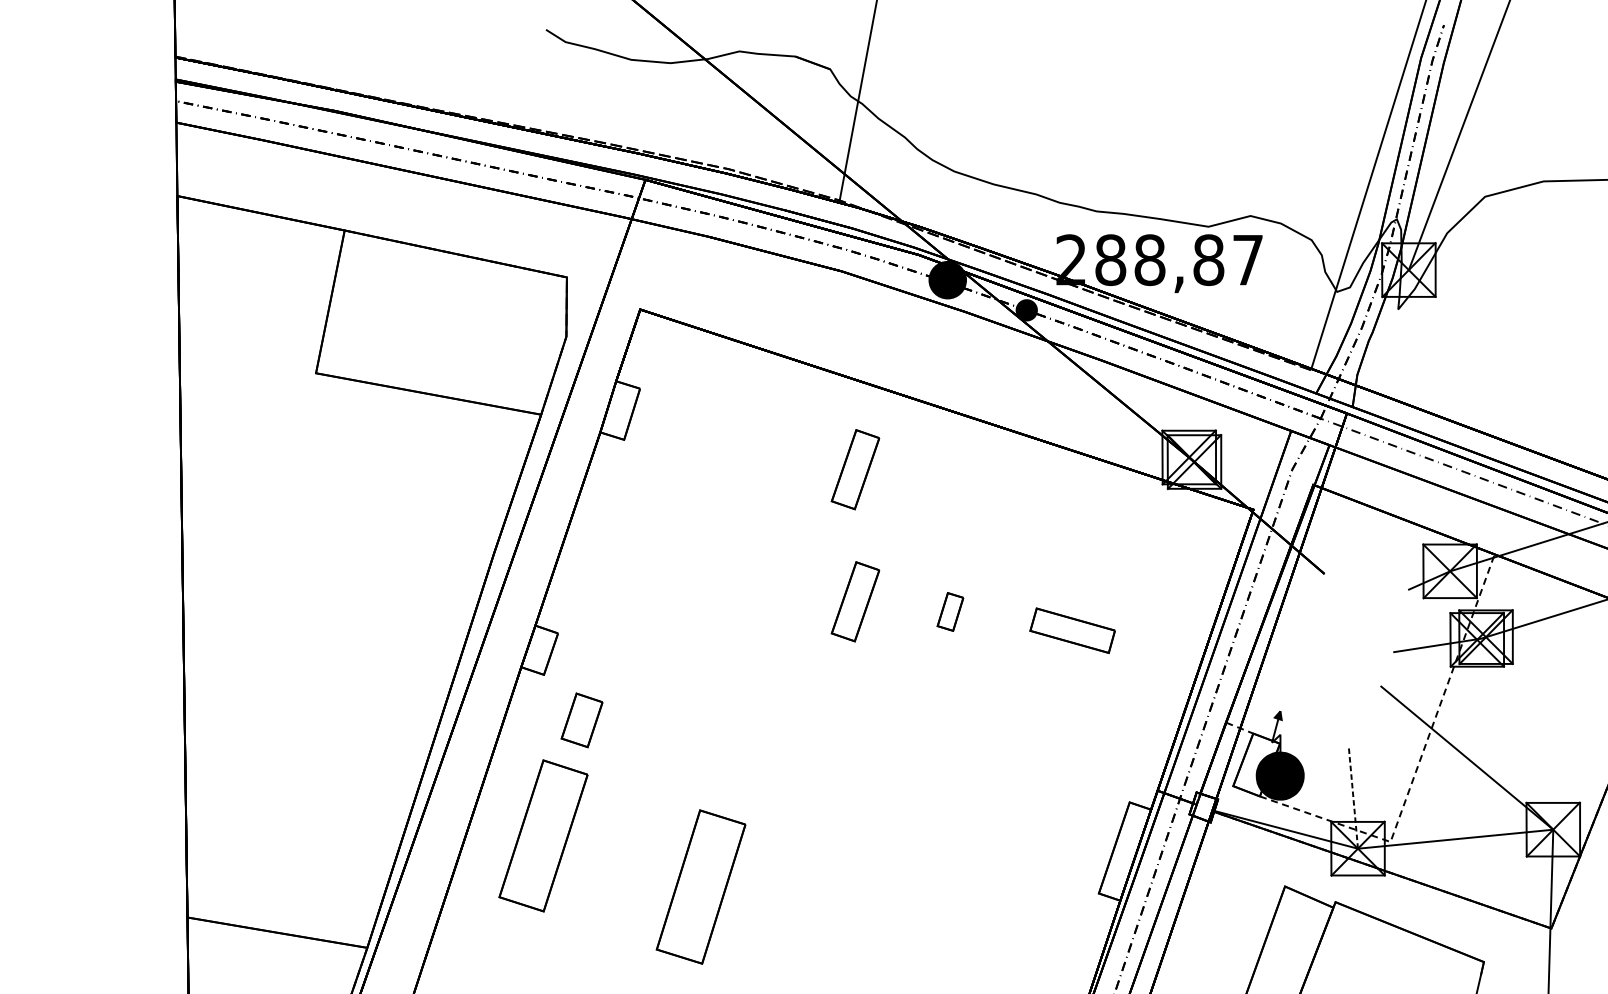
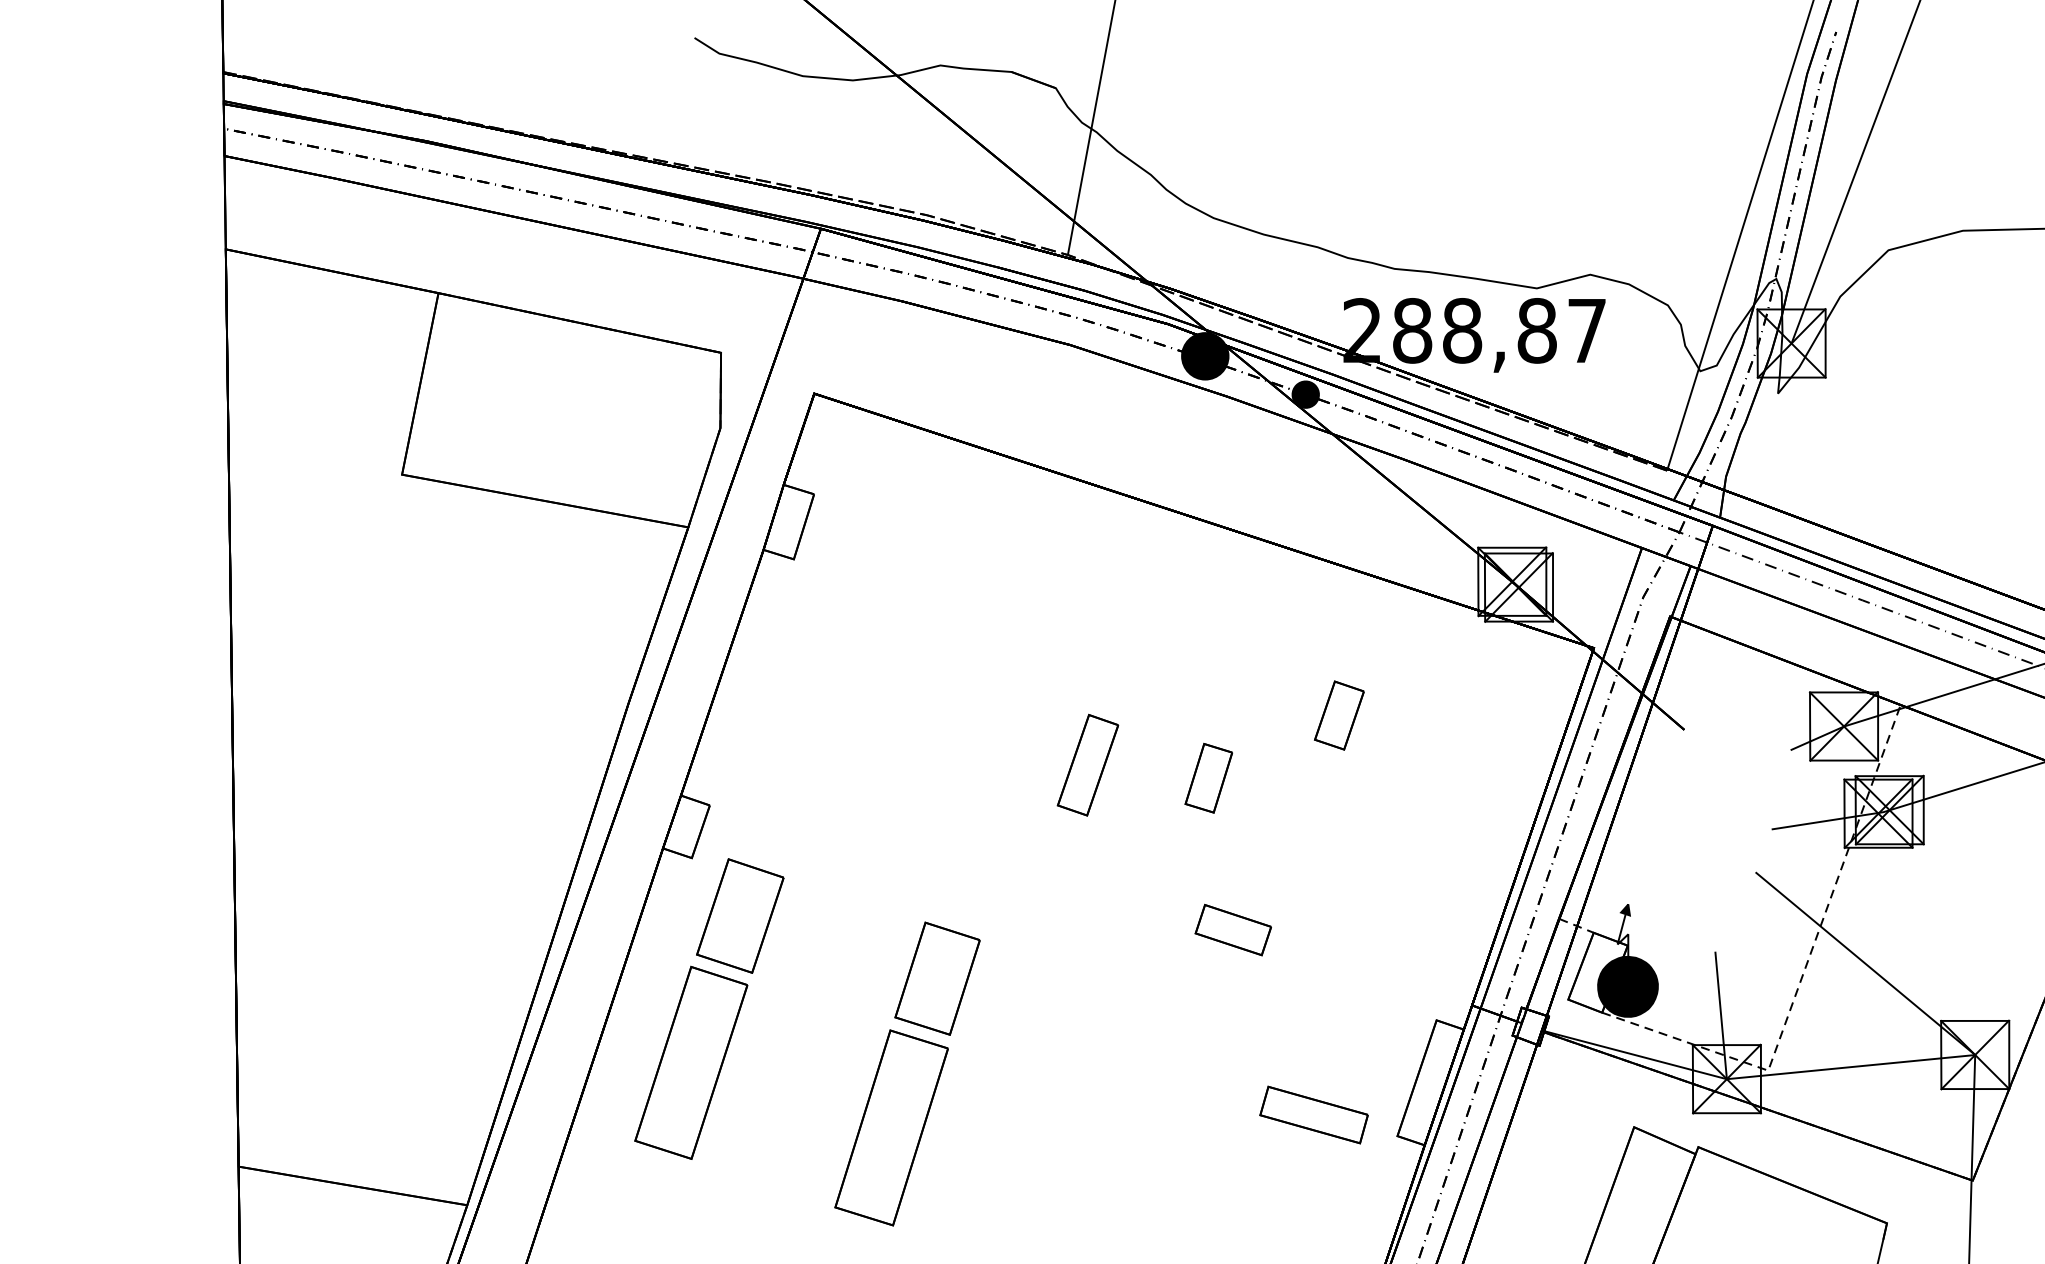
part: (855, 469) -> (1087, 596), removed
part: (1053, 562) -> (1339, 715), added
part: (950, 611) -> (1208, 777), size x1.43
part: (1072, 630) -> (1313, 1114), moved
part: (582, 719) -> (740, 915), size x1.67
part: (969, 730) -> (1232, 929), added
part: (737, 769) -> (937, 978), added
line: (1353, 797) -> (1721, 1014), dashed -> solid

